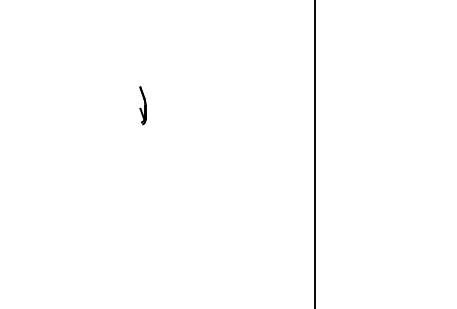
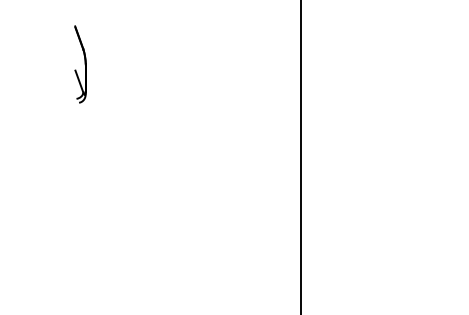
part: (142, 105) -> (79, 64), size x1.6

